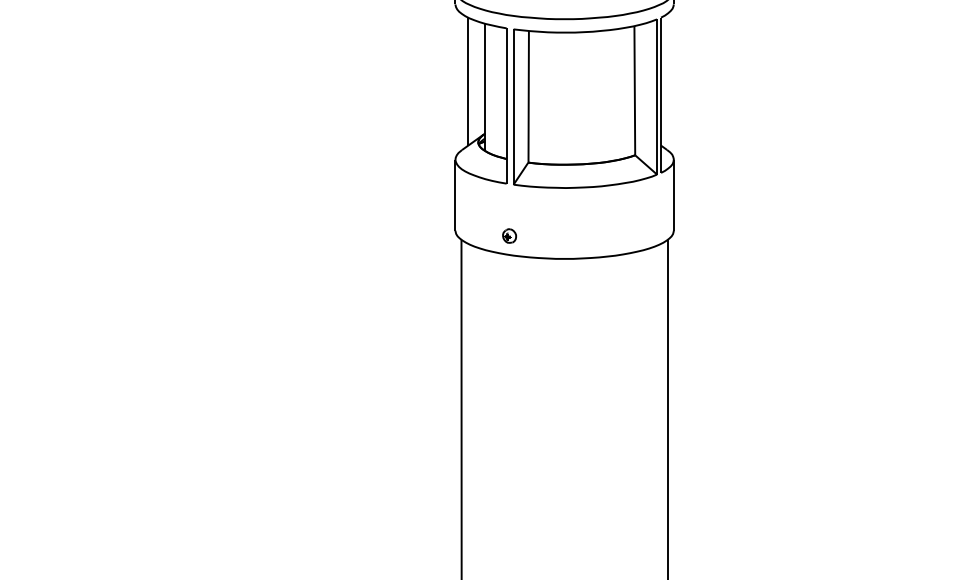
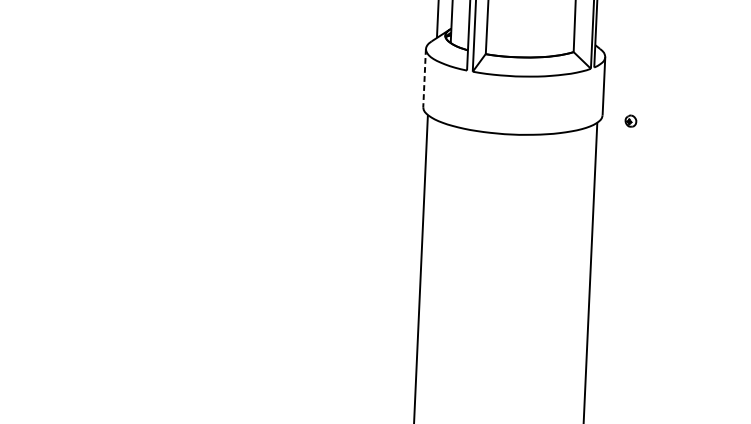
line: (455, 195) -> (424, 78), solid -> dashed
part: (509, 235) -> (630, 120), moved

